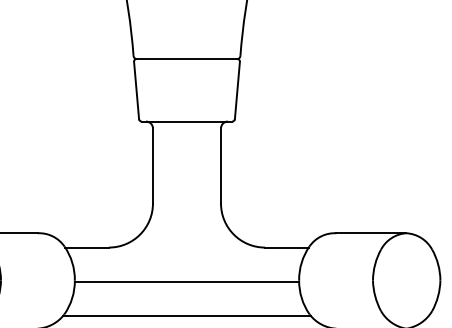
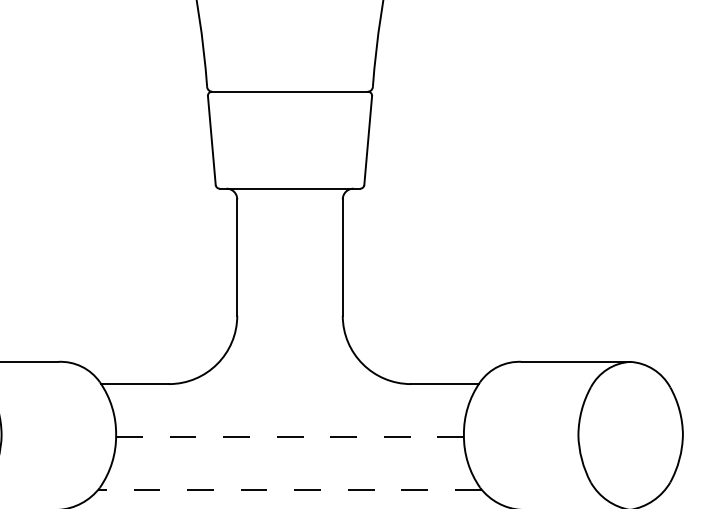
line: (187, 281) -> (290, 436), solid -> dashed
line: (186, 315) -> (289, 489), solid -> dashed

